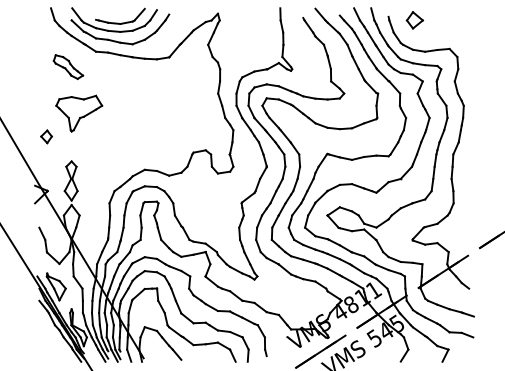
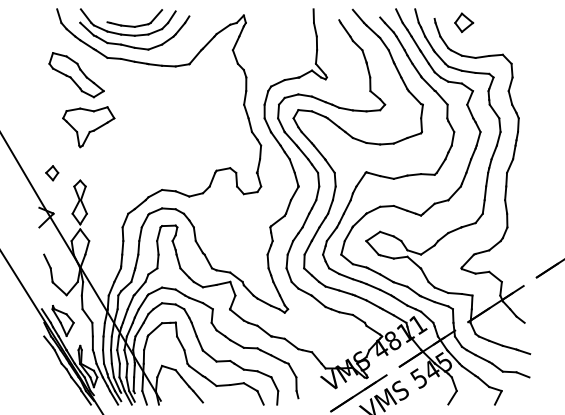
part: (68, 66) -> (76, 74), size x1.67
part: (46, 136) -> (52, 172), moved

